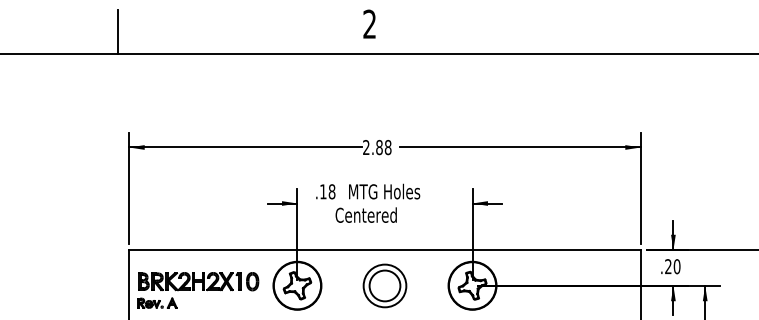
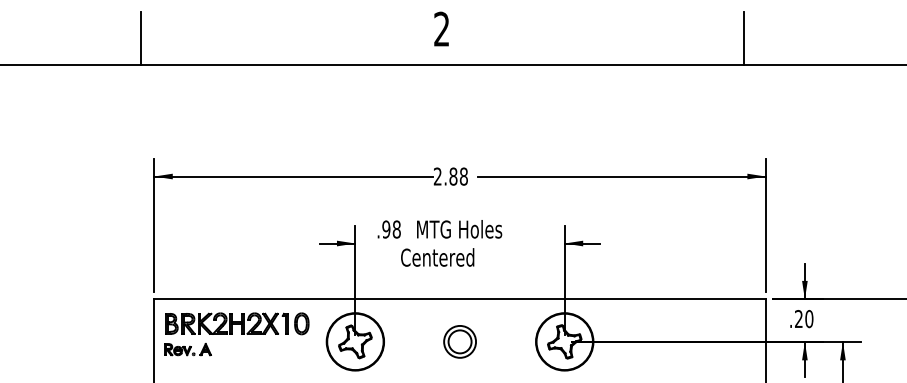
line: (622, 31) -> (744, 37), added
text: (323, 191) -> (386, 229), .18 -> .98
part: (384, 285) -> (459, 341), size x0.62
part: (198, 290) -> (237, 334), moved

